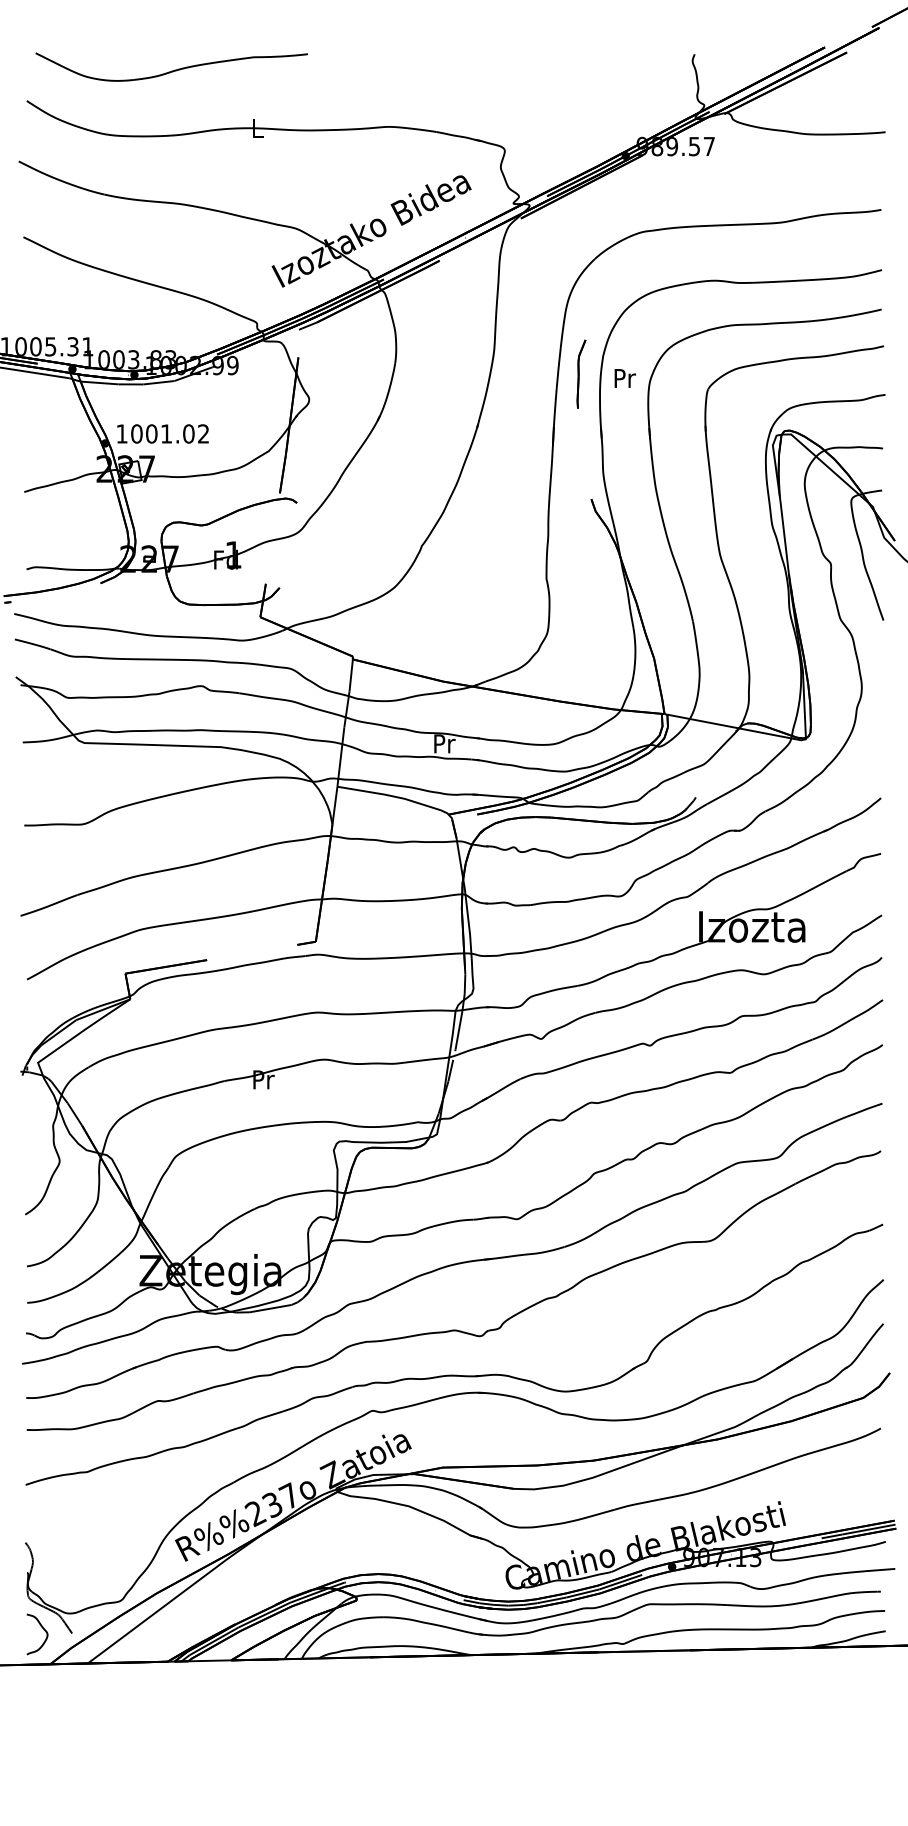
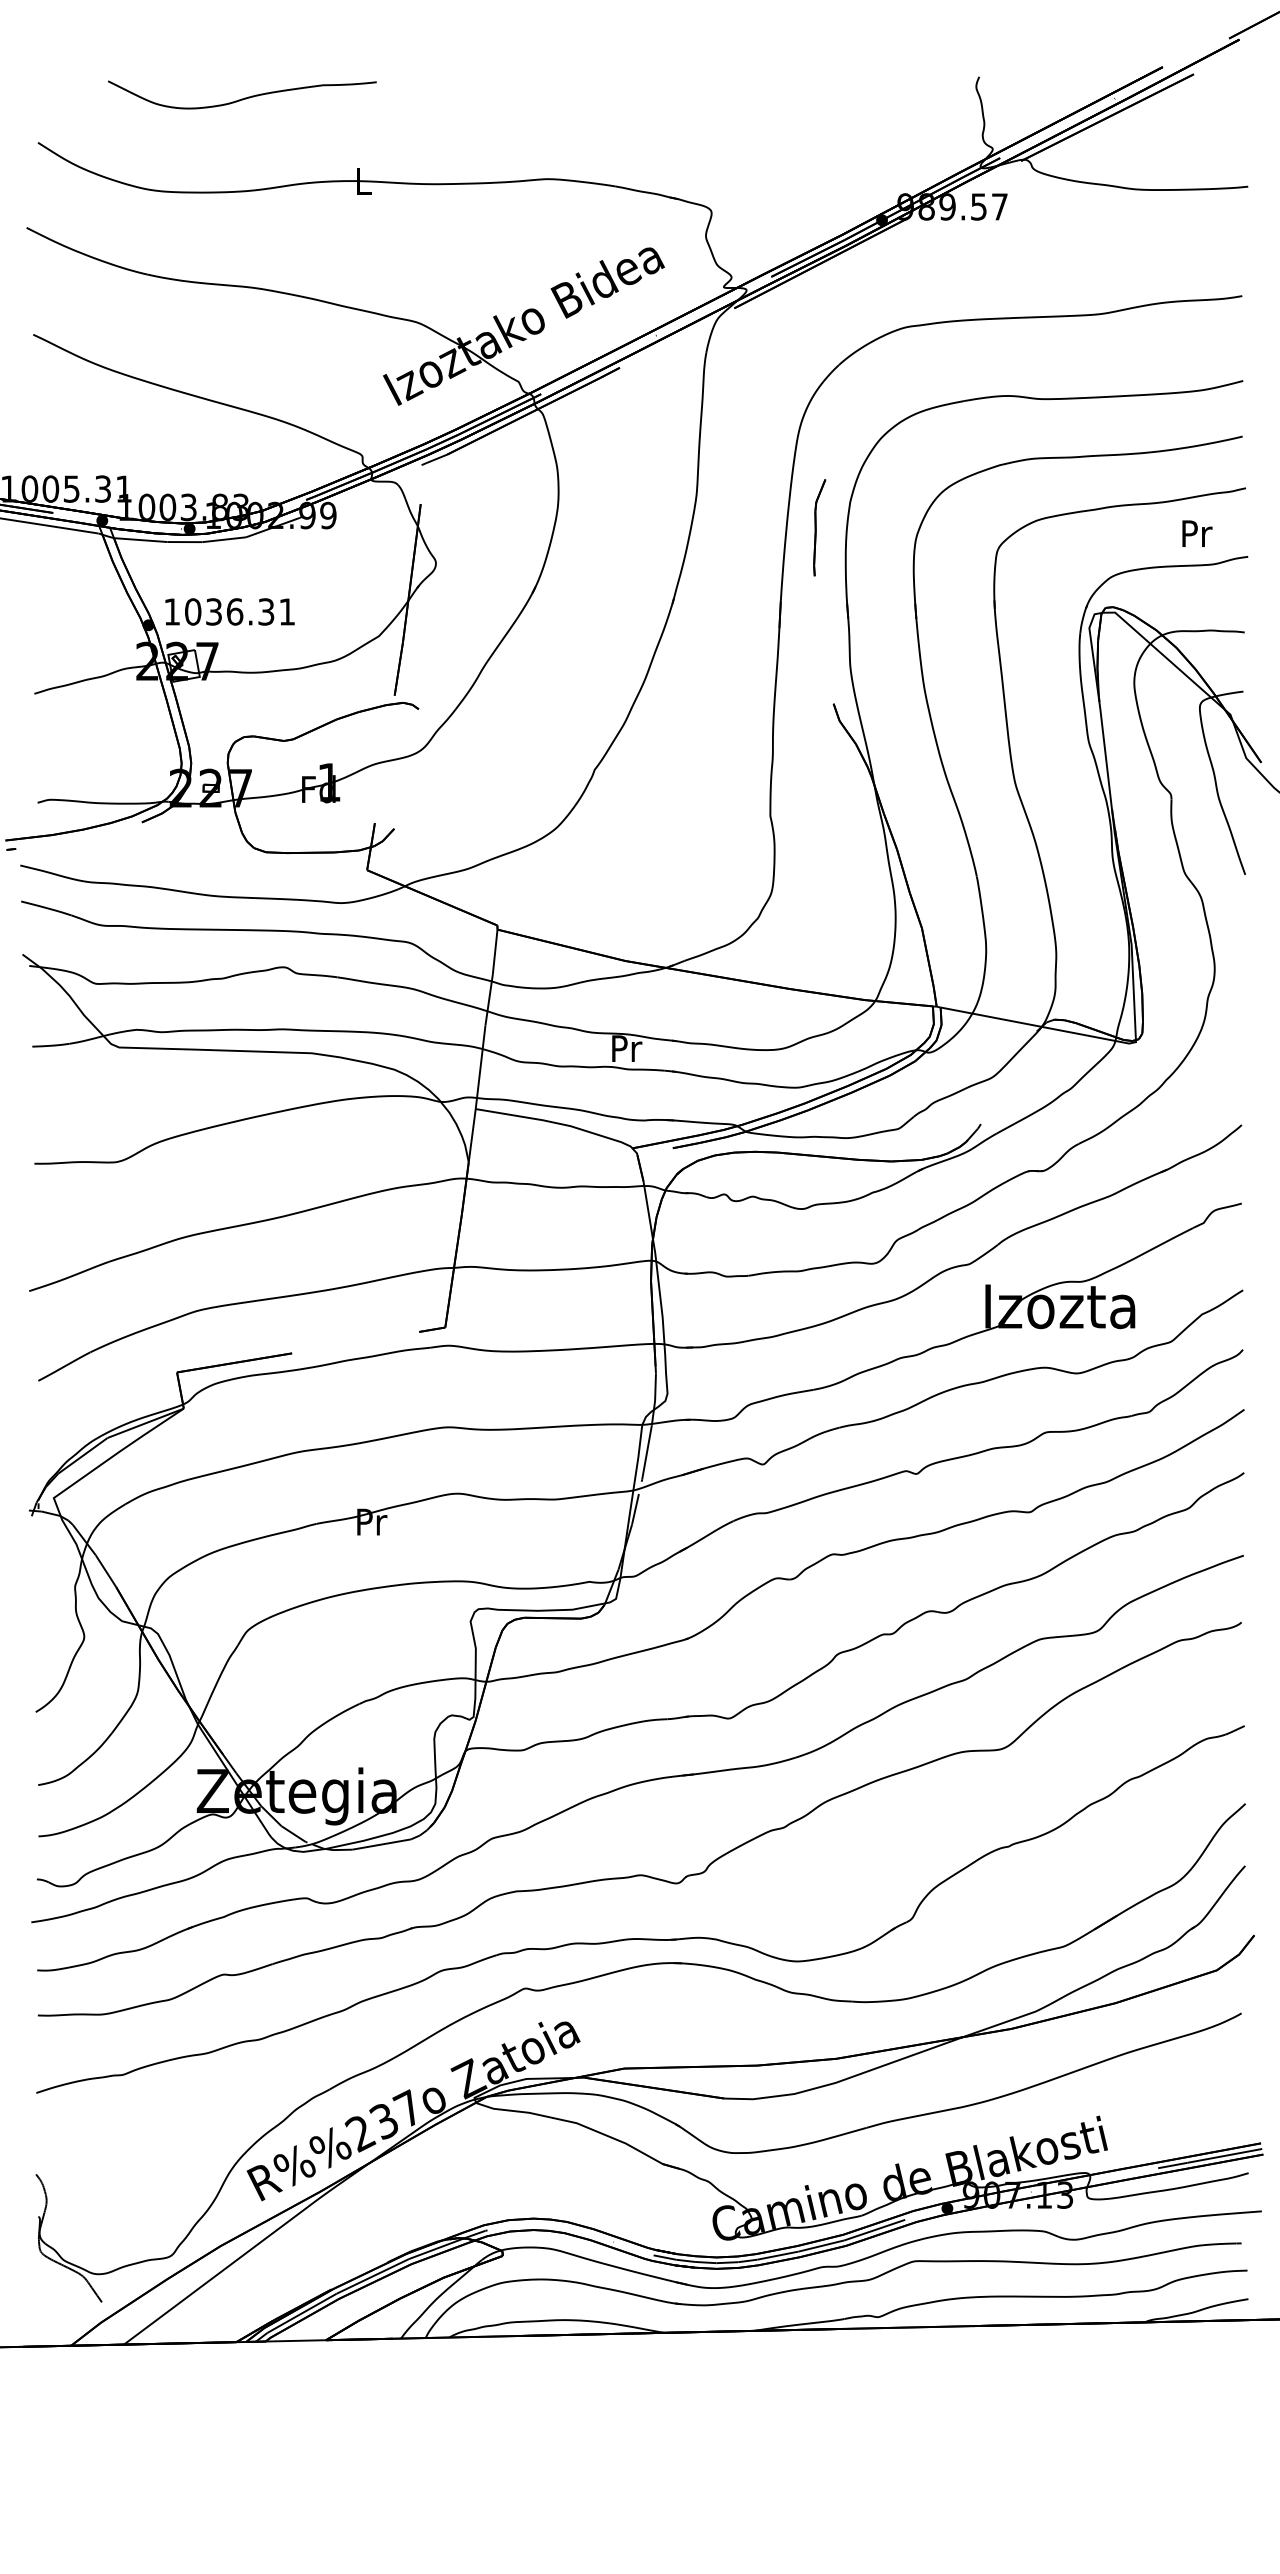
part: (171, 66) -> (242, 94), size x0.7
text: (625, 378) -> (1197, 533), moved
text: (176, 433) -> (249, 611), 1001.02 -> 1036.31
curve: (42, 1628) -> (60, 2295), removed

